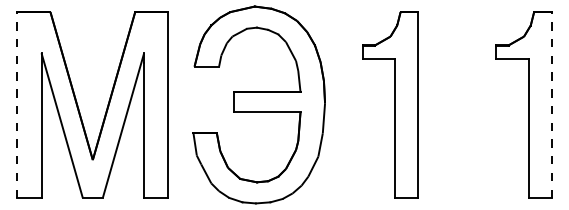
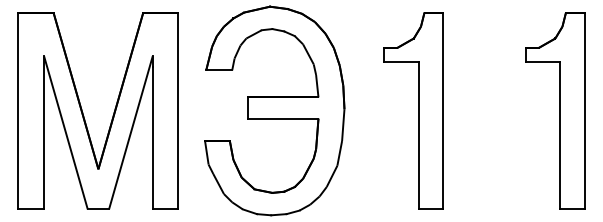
line: (17, 104) -> (18, 110), dashed -> solid
line: (551, 104) -> (584, 110), dashed -> solid

